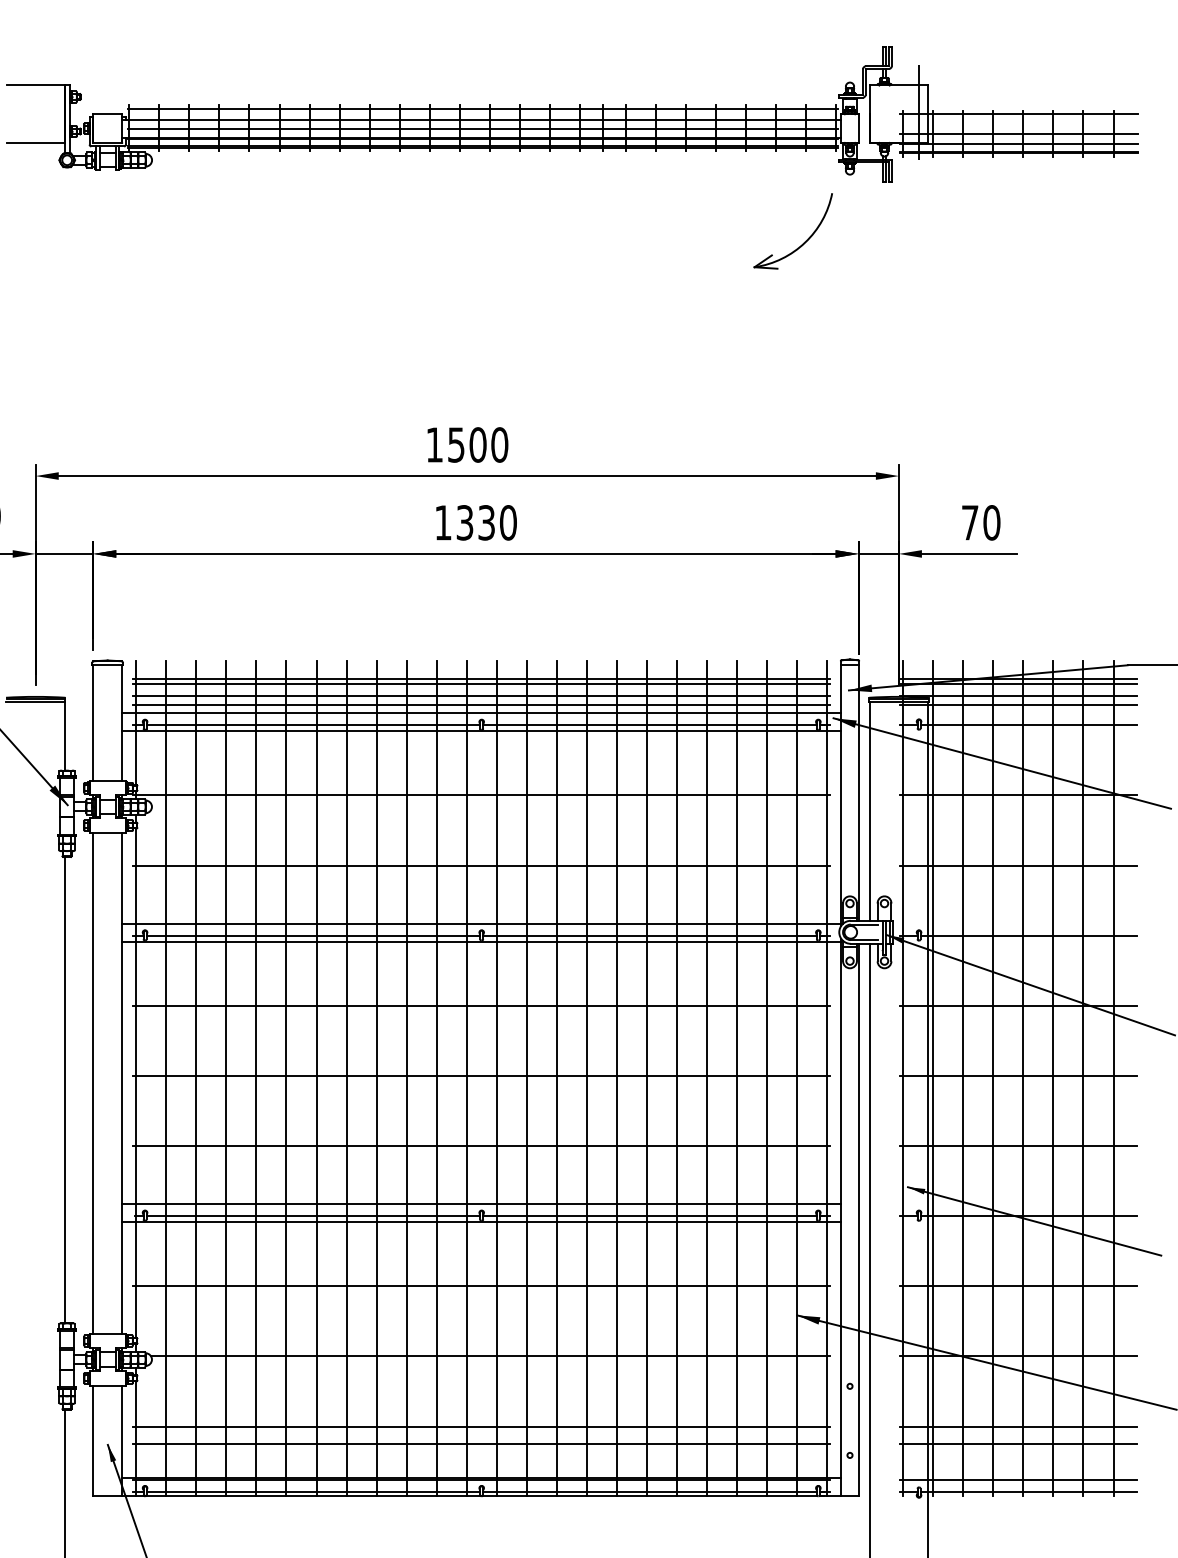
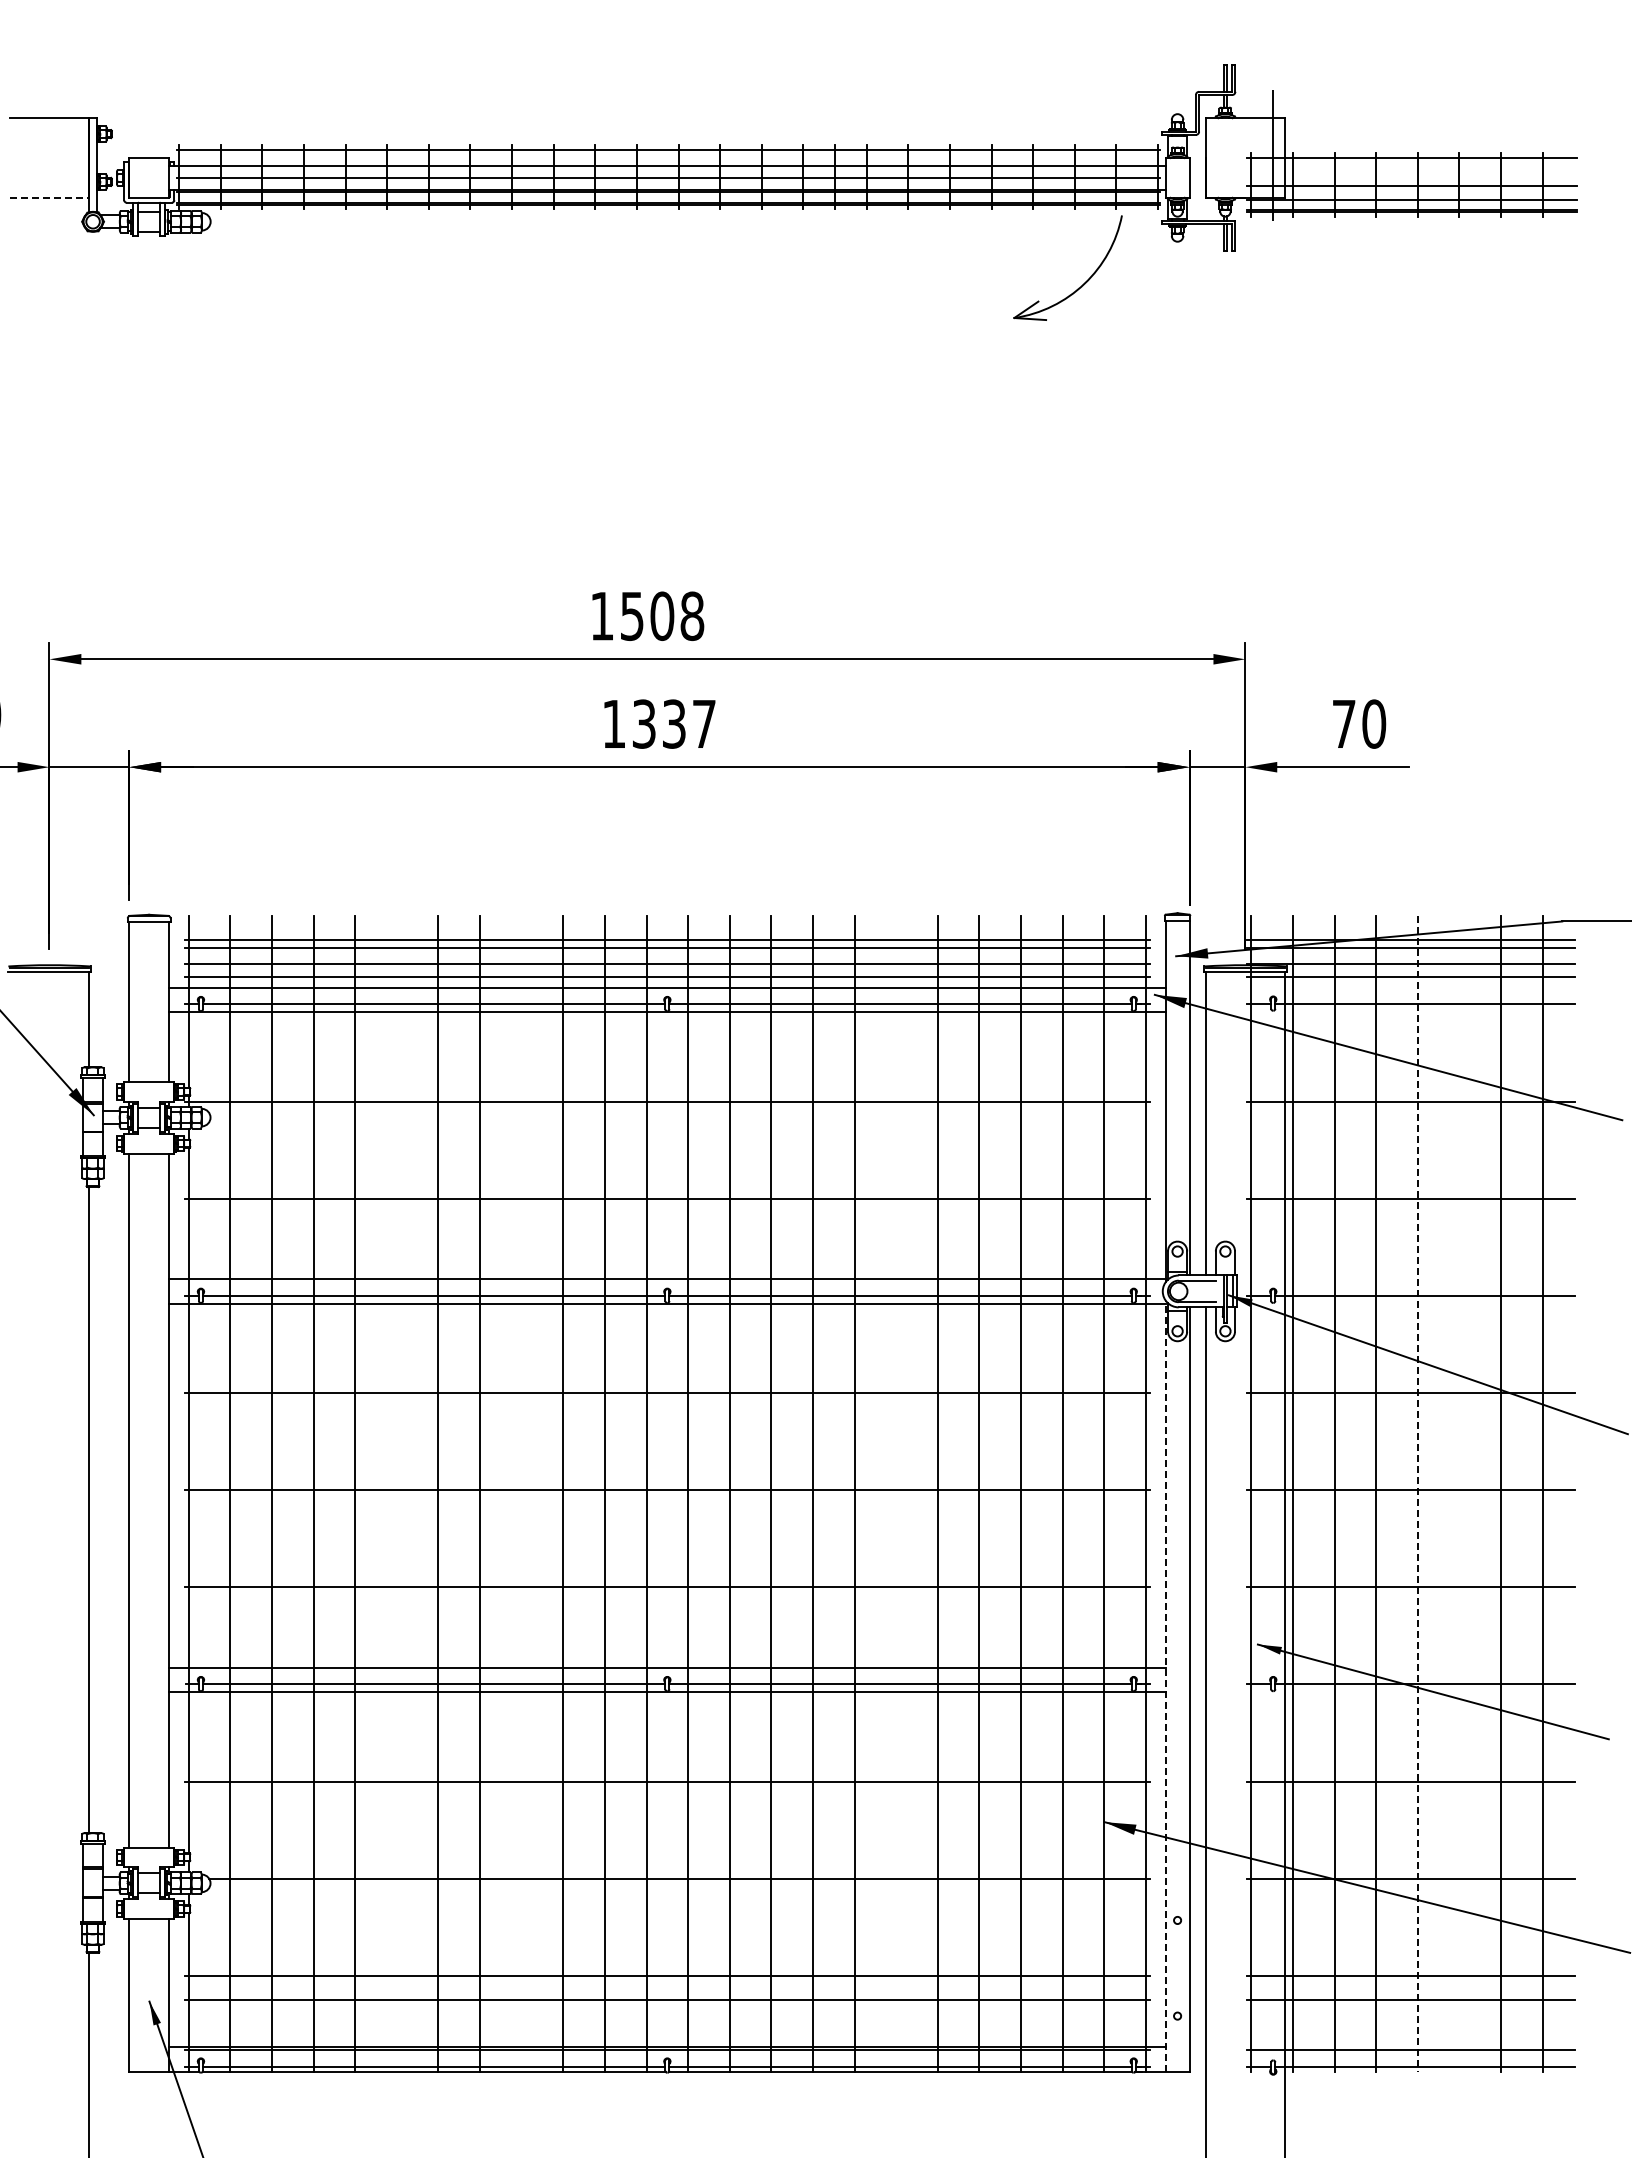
line: (35, 142) -> (49, 197), solid -> dashed
part: (804, 242) -> (1083, 283), moved
text: (499, 444) -> (692, 615), 1500 -> 1508
text: (508, 522) -> (704, 723), 1330 -> 1337
line: (286, 1078) -> (396, 1493), removed
line: (376, 1078) -> (521, 1493), removed
line: (647, 1078) -> (896, 1493), removed
line: (1023, 1078) -> (1417, 1493), solid -> dashed
line: (1053, 1078) -> (1459, 1493), removed
line: (841, 1217) -> (1165, 1686), solid -> dashed

